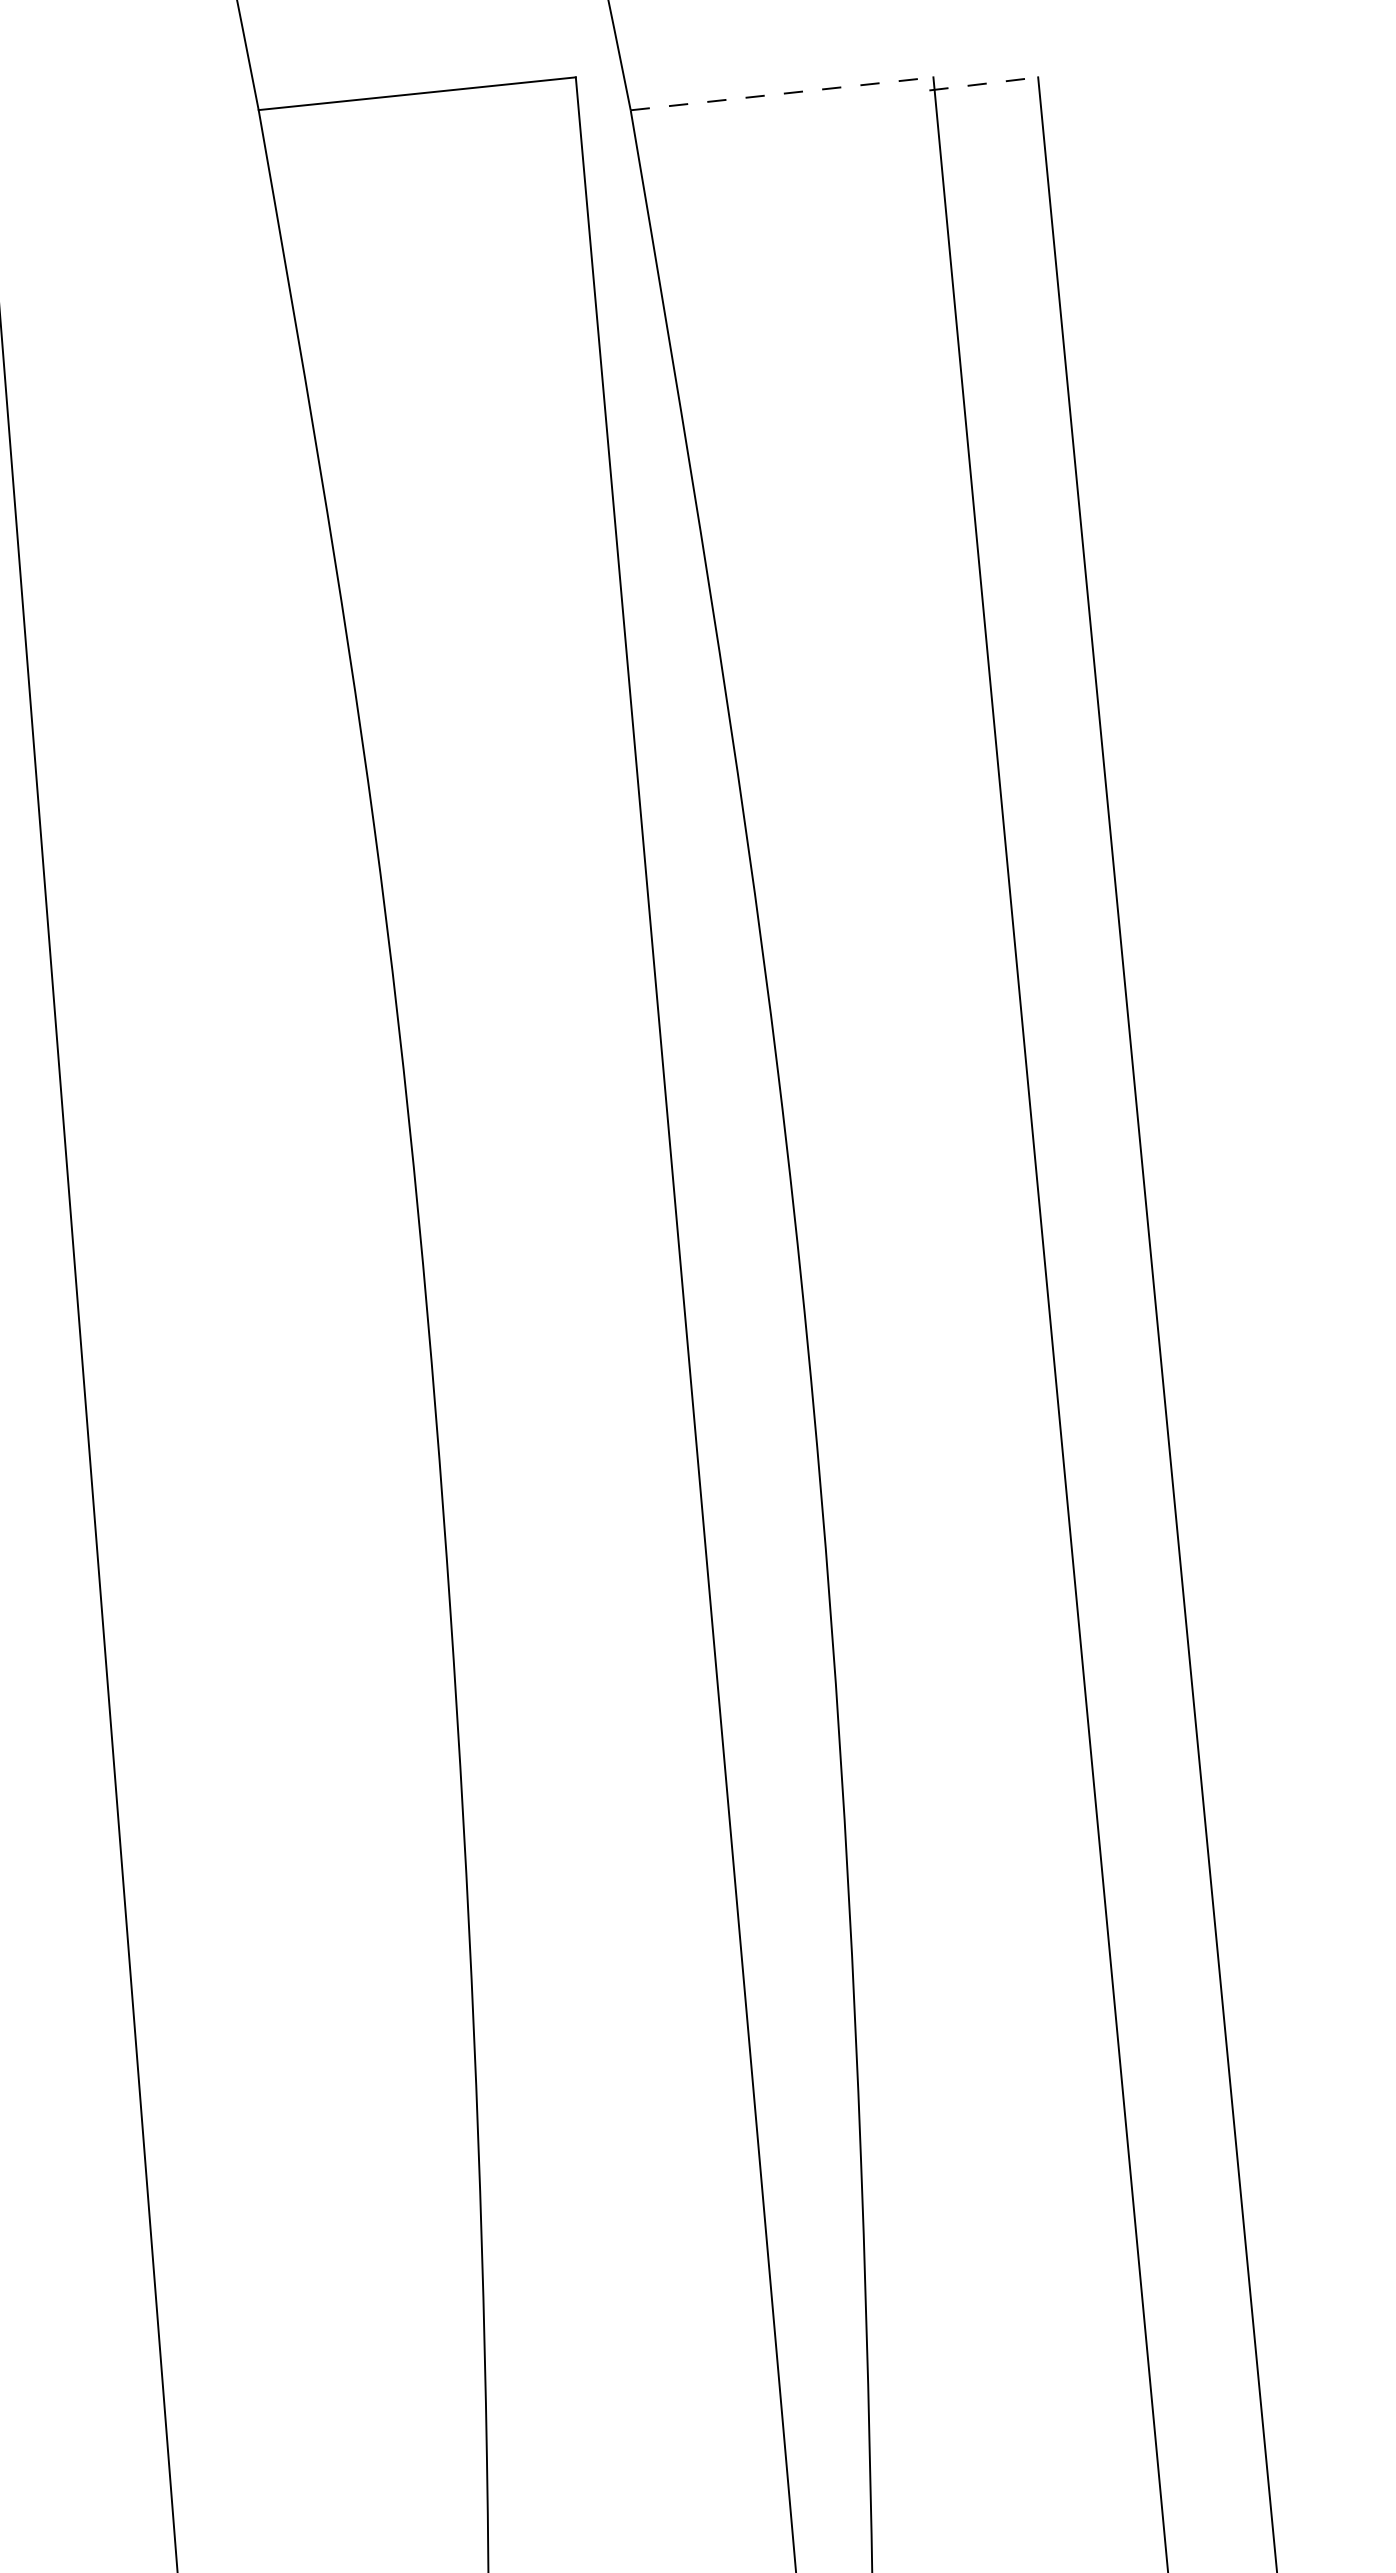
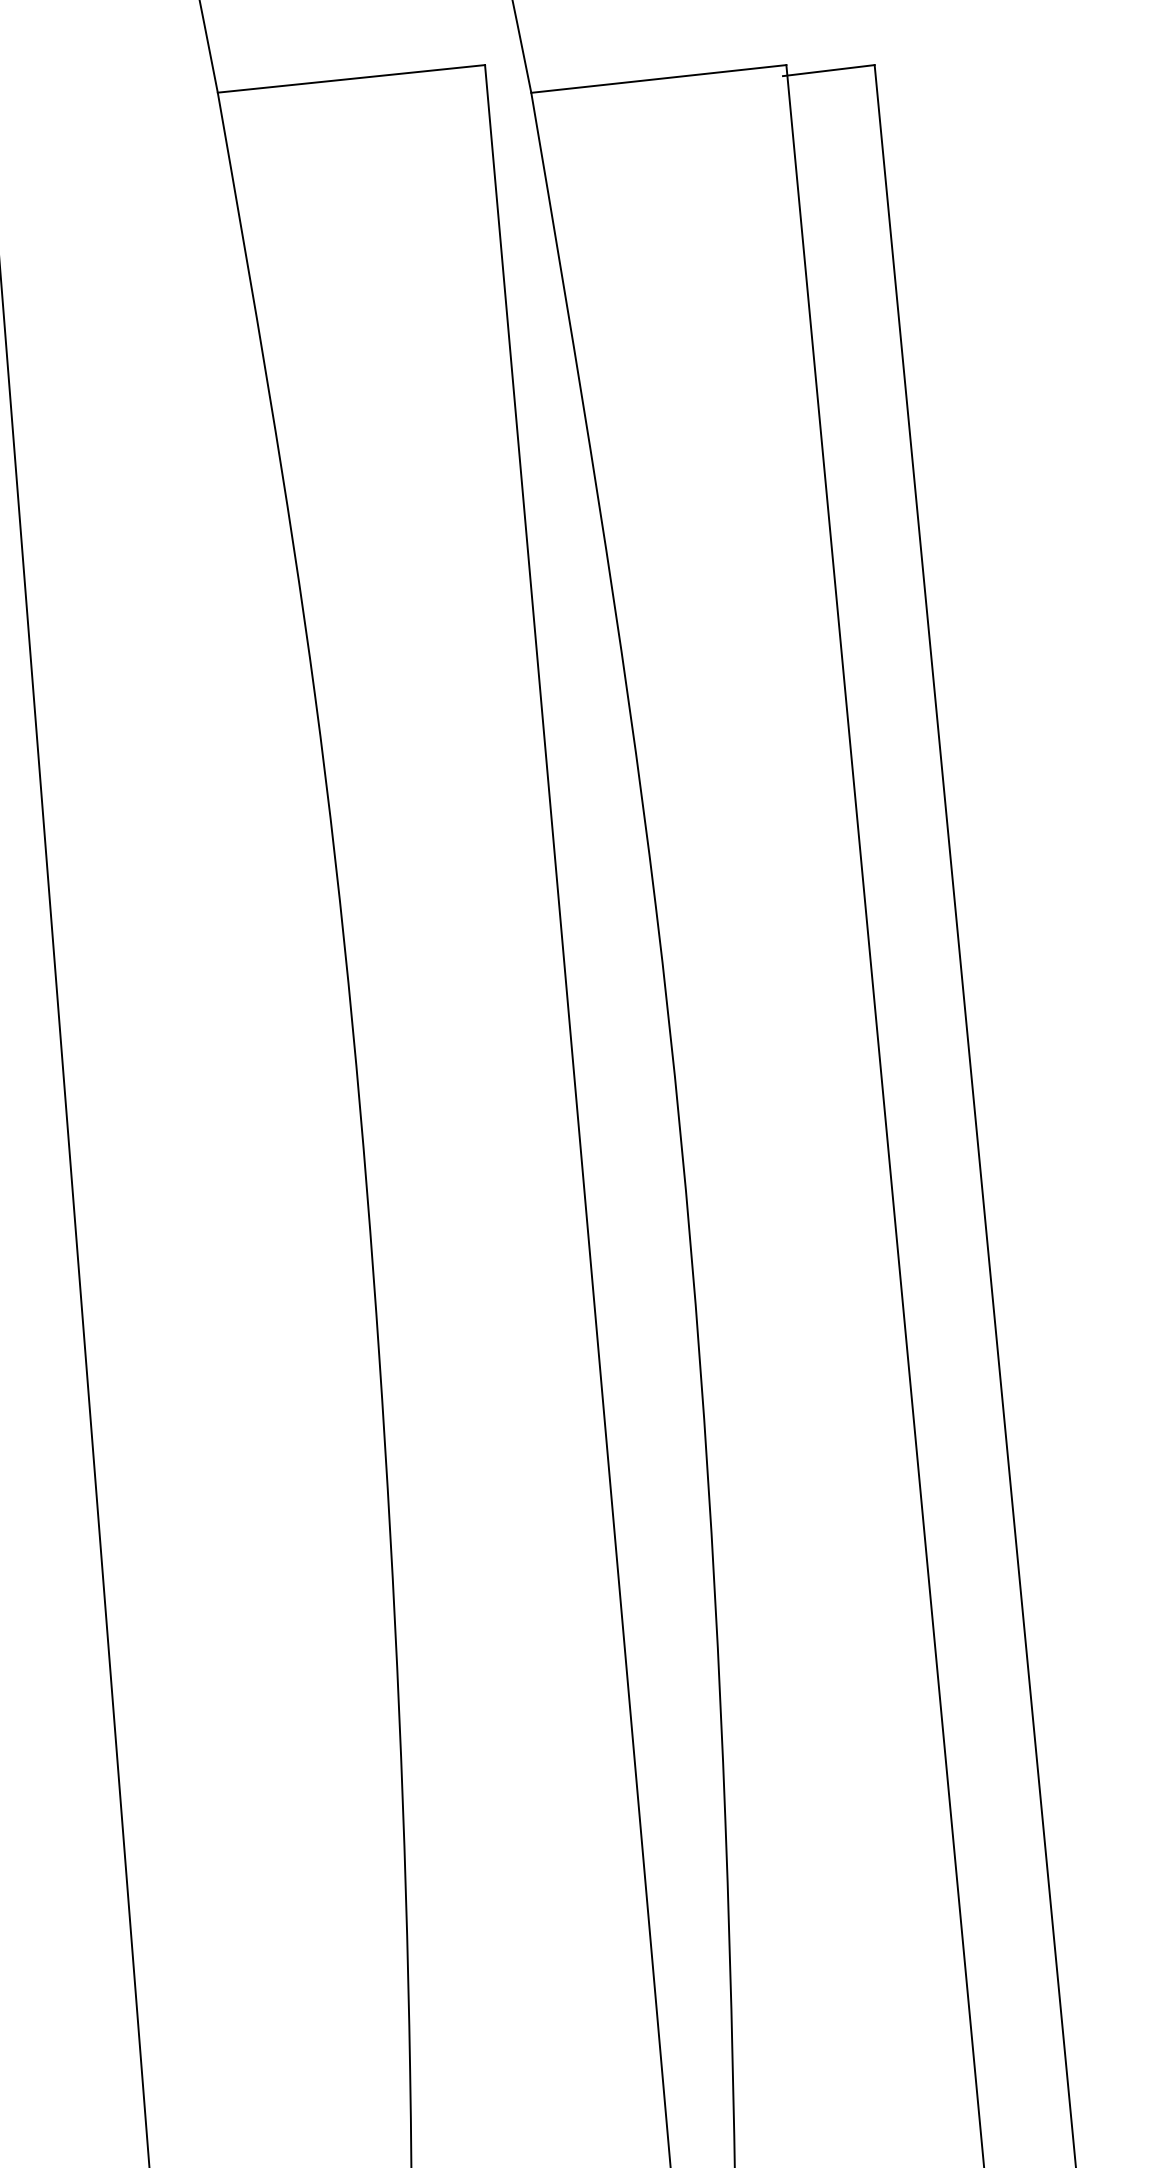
line: (984, 83) -> (829, 70), dashed -> solid
line: (782, 93) -> (659, 78), dashed -> solid

